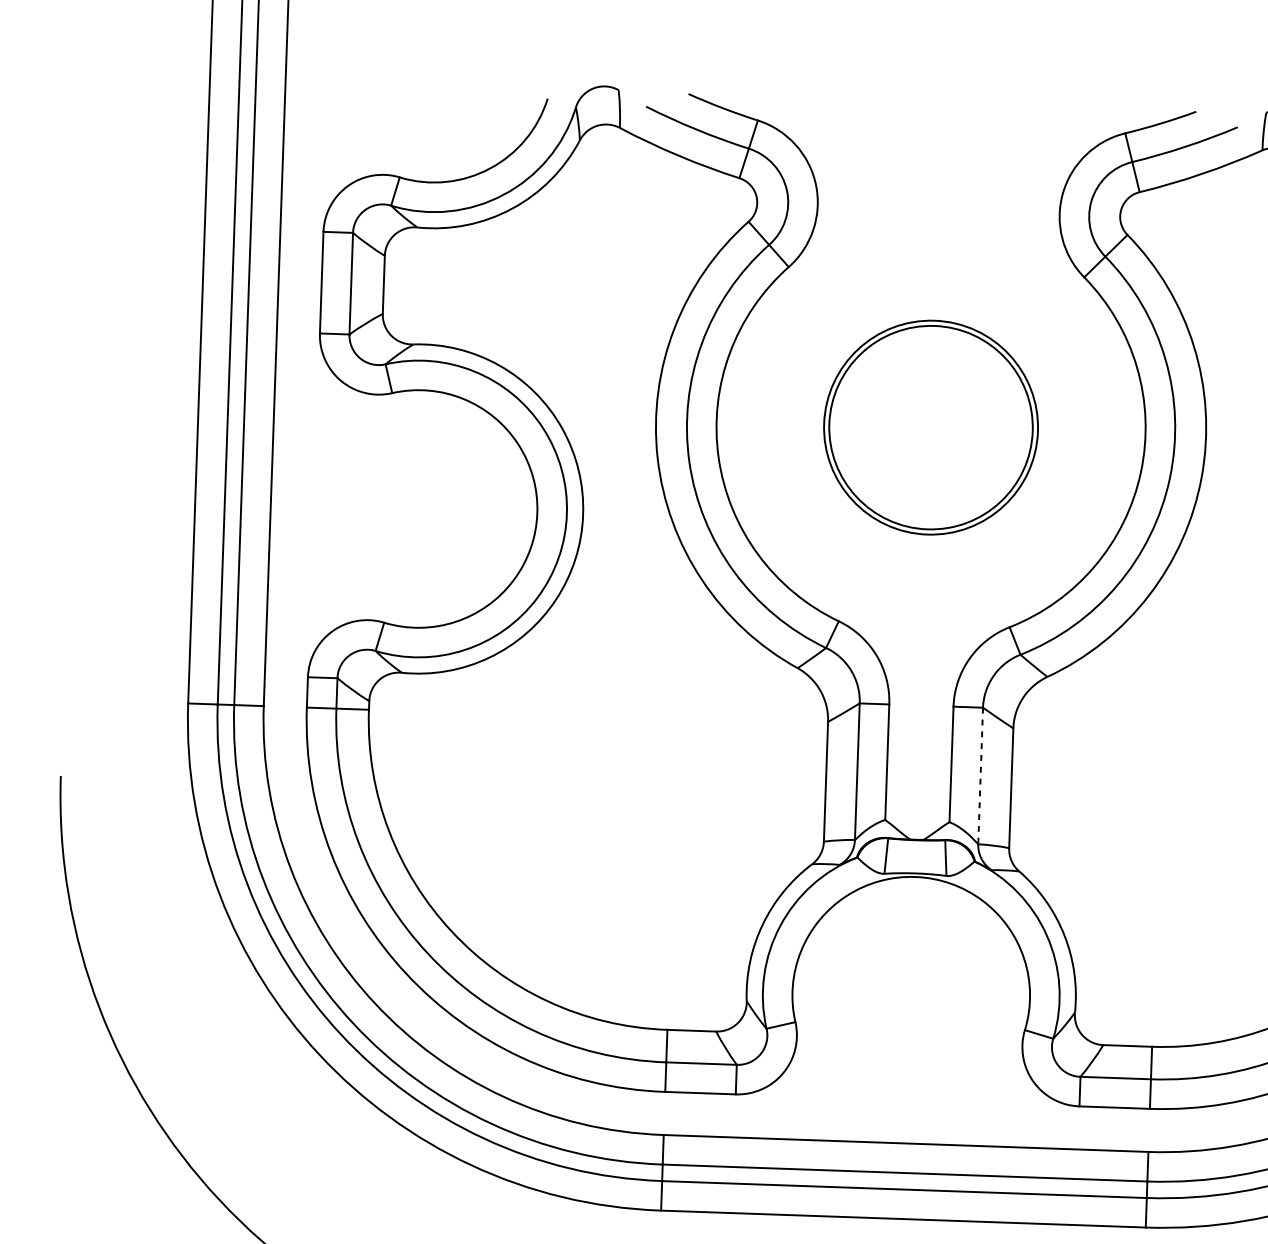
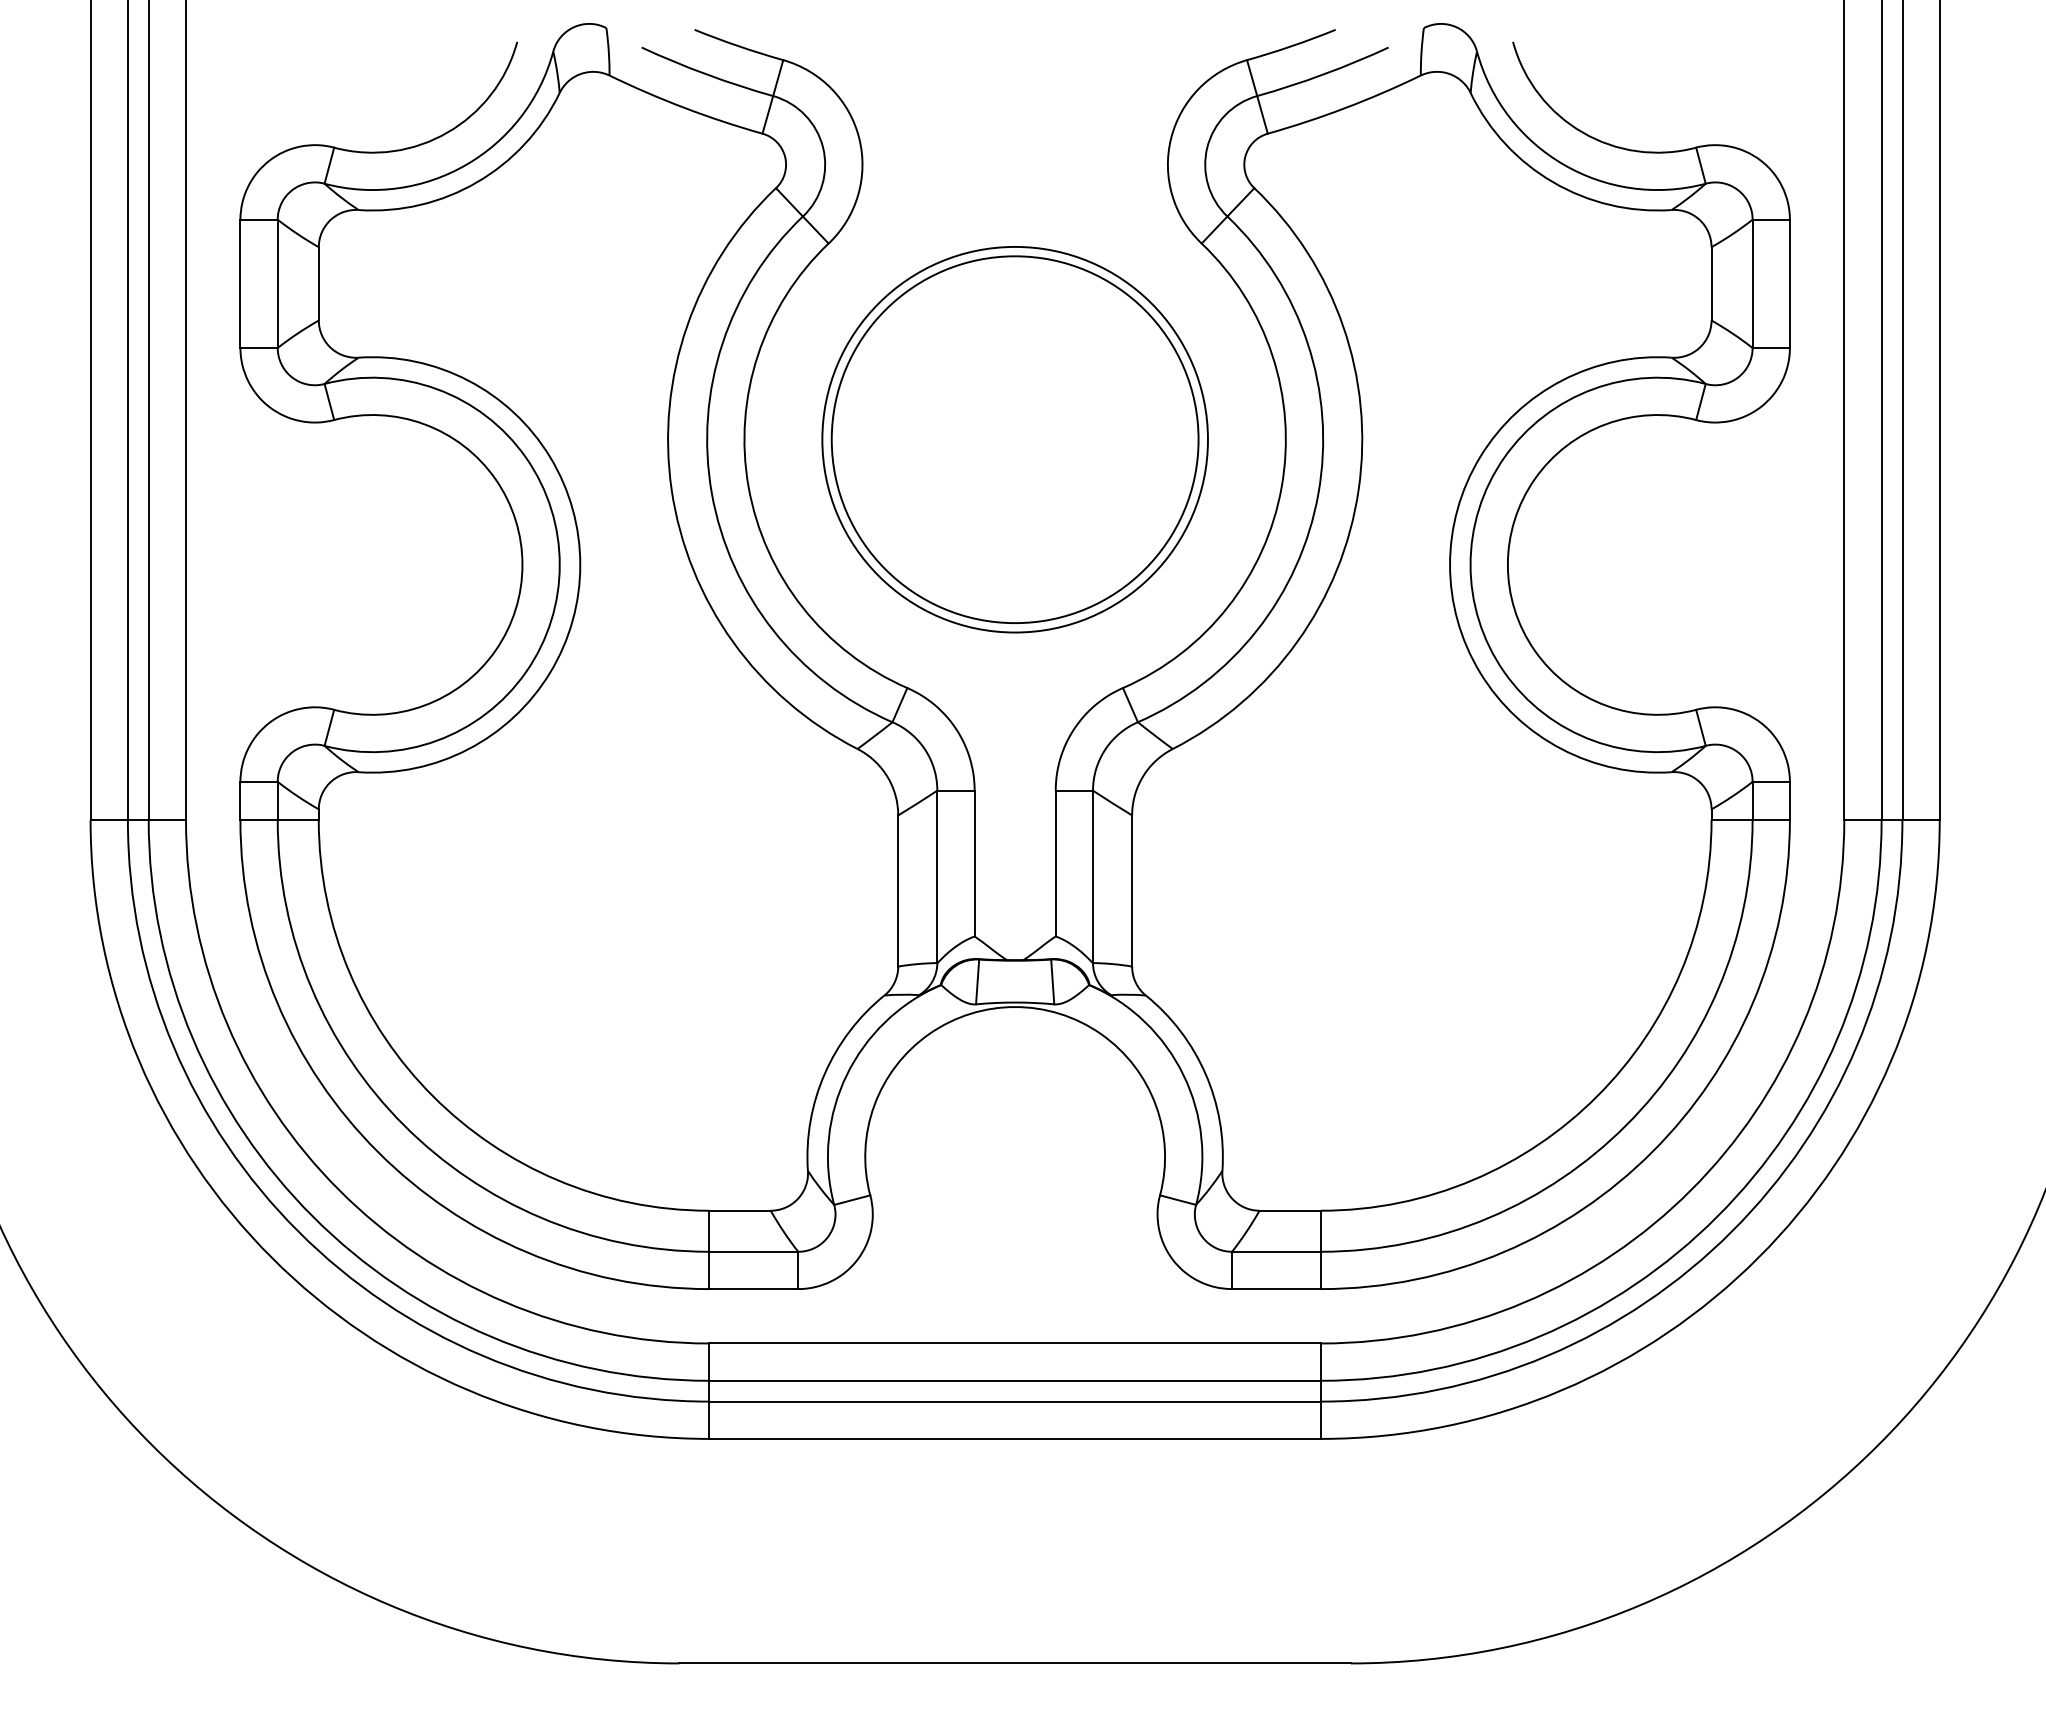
part: (930, 427) -> (1014, 439), size x1.43
line: (980, 776) -> (1092, 877), dashed -> solid

